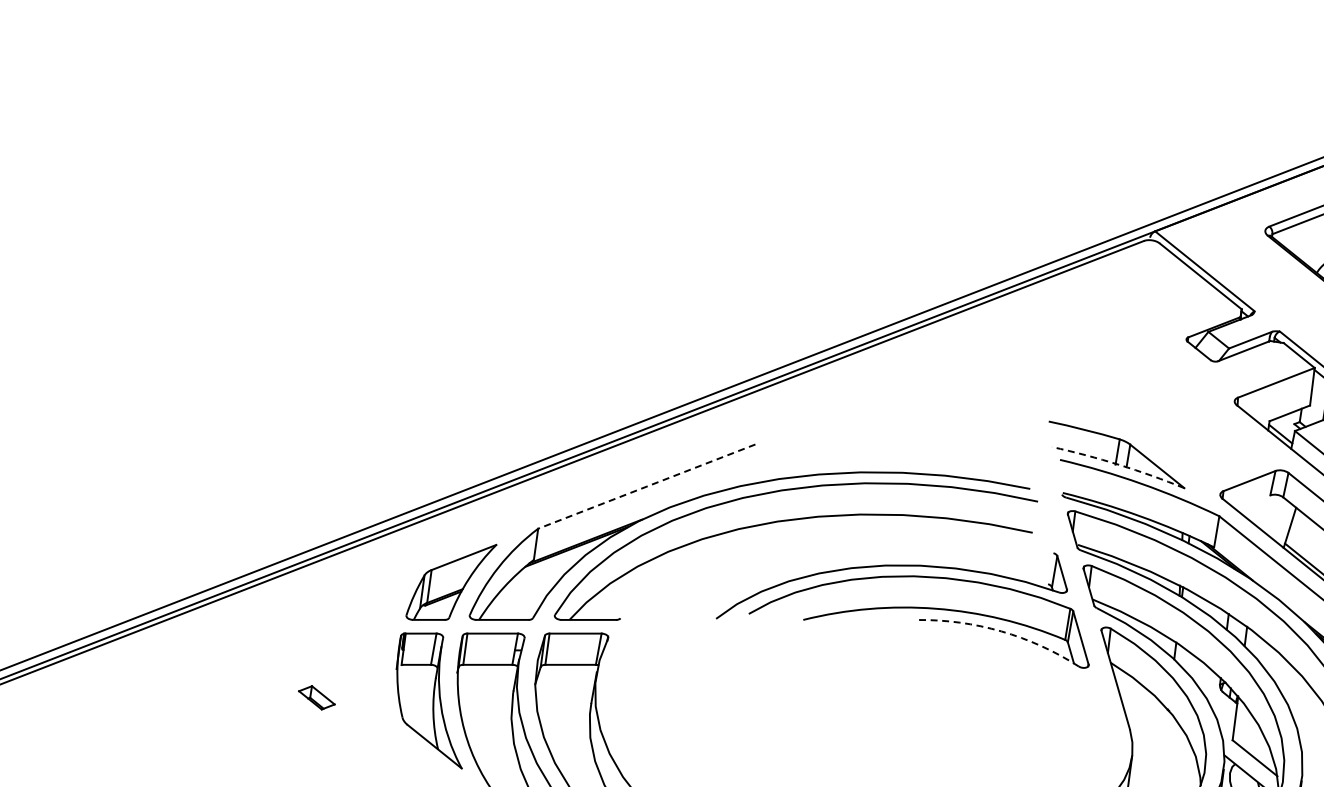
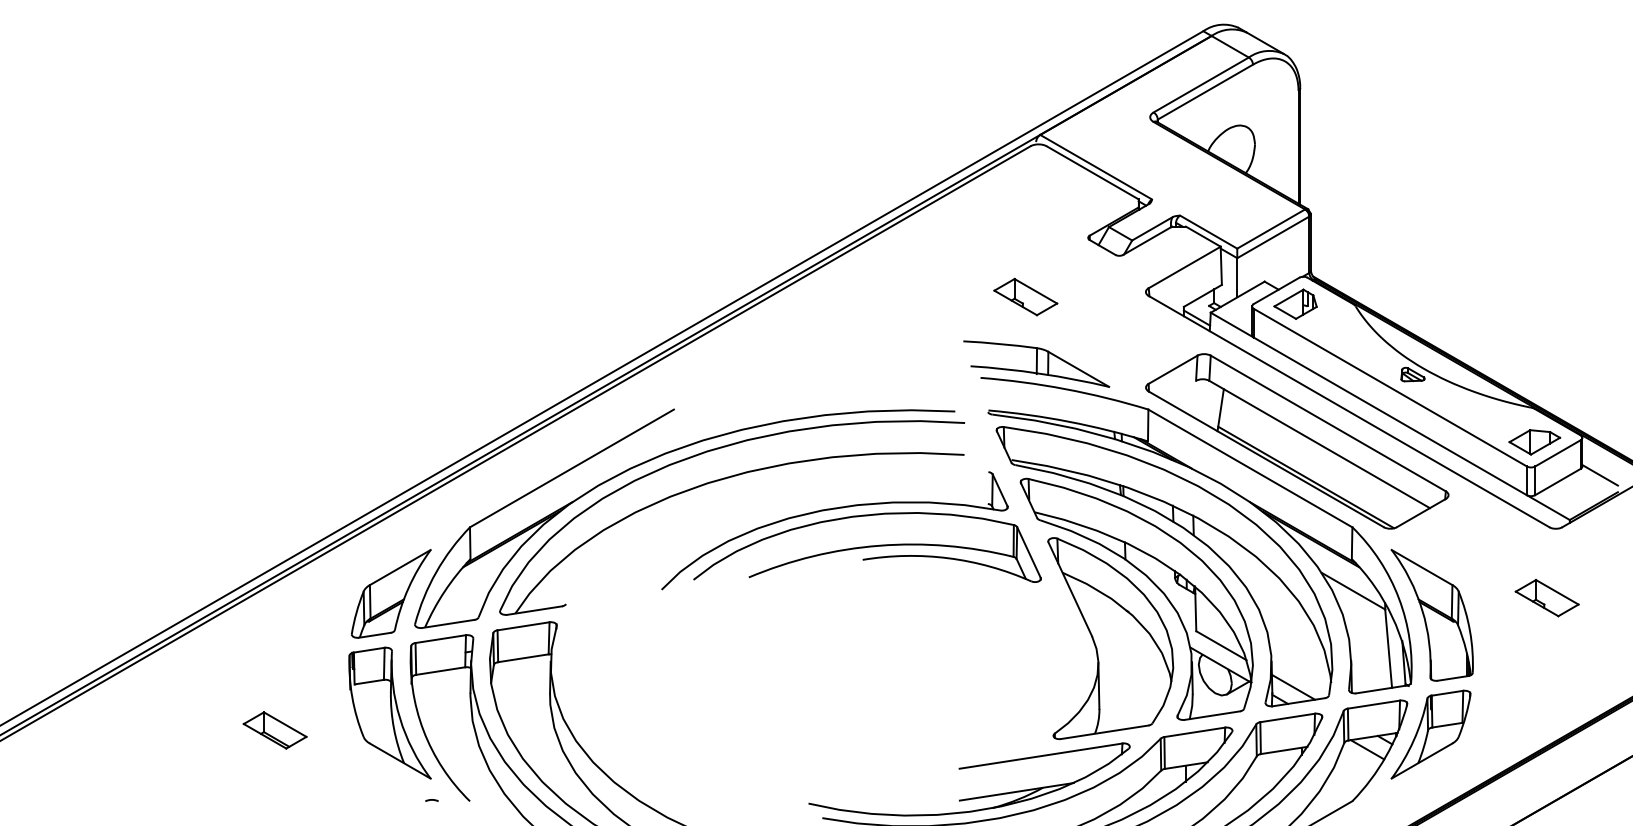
part: (1116, 387) -> (1025, 296), added
arc: (1119, 464) -> (1040, 373), dashed -> solid
line: (646, 486) -> (571, 468), dashed -> solid
arc: (1001, 631) -> (948, 558), dashed -> solid
part: (316, 697) -> (274, 730), size x1.67

